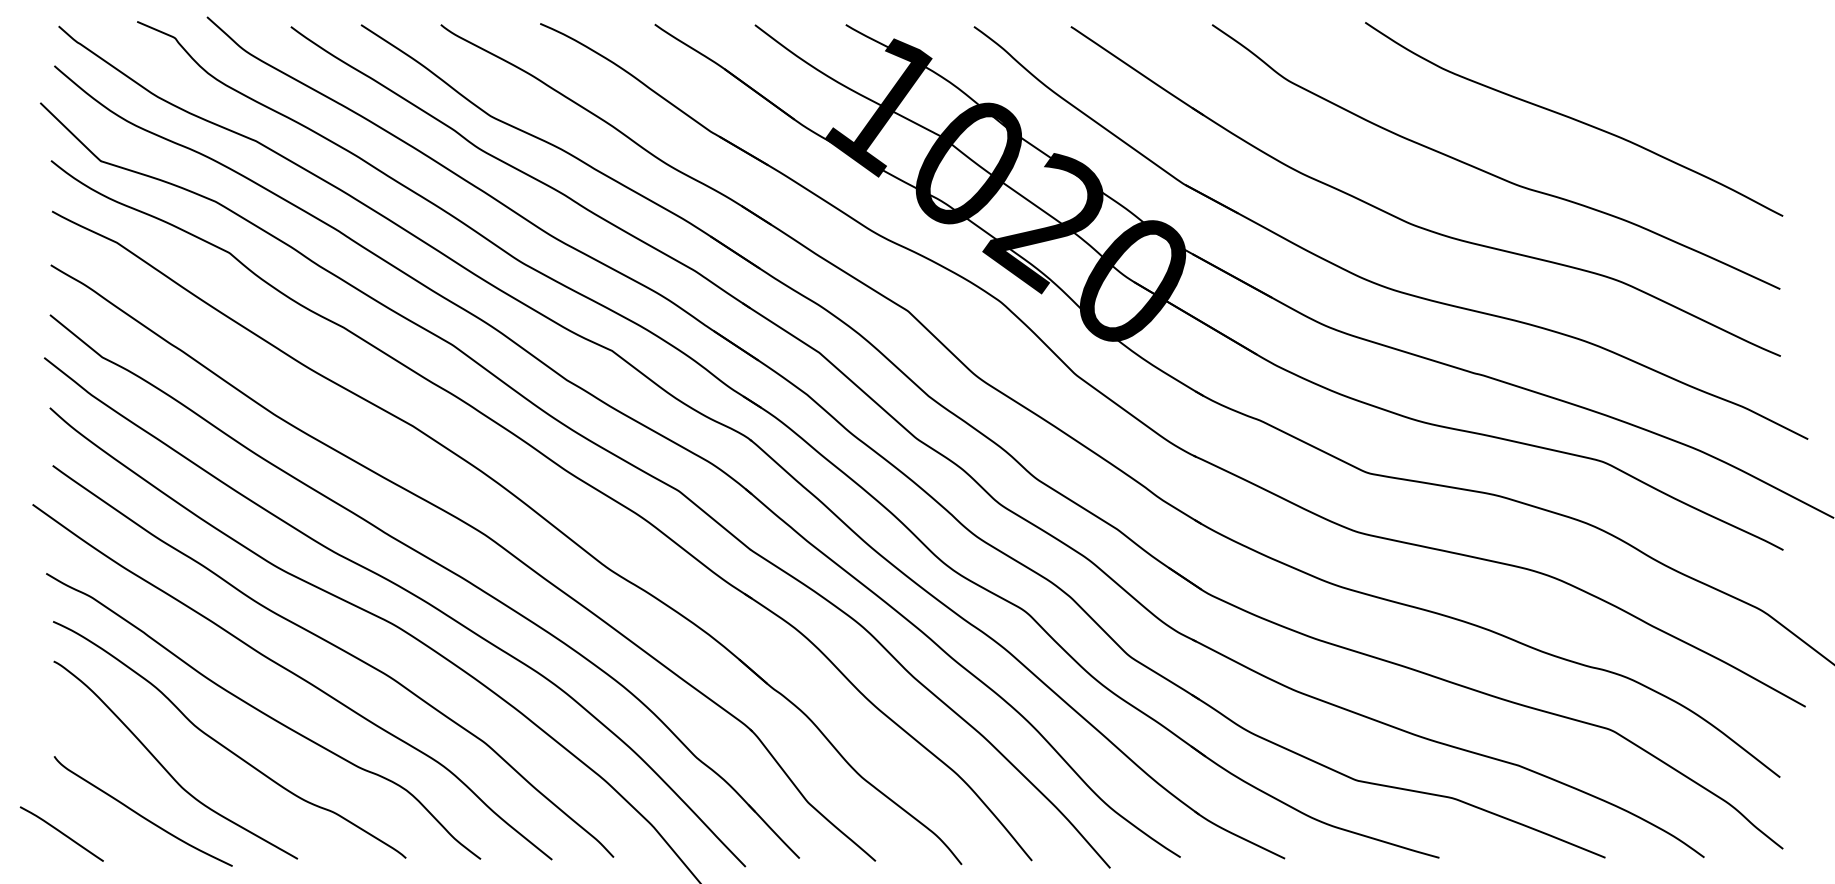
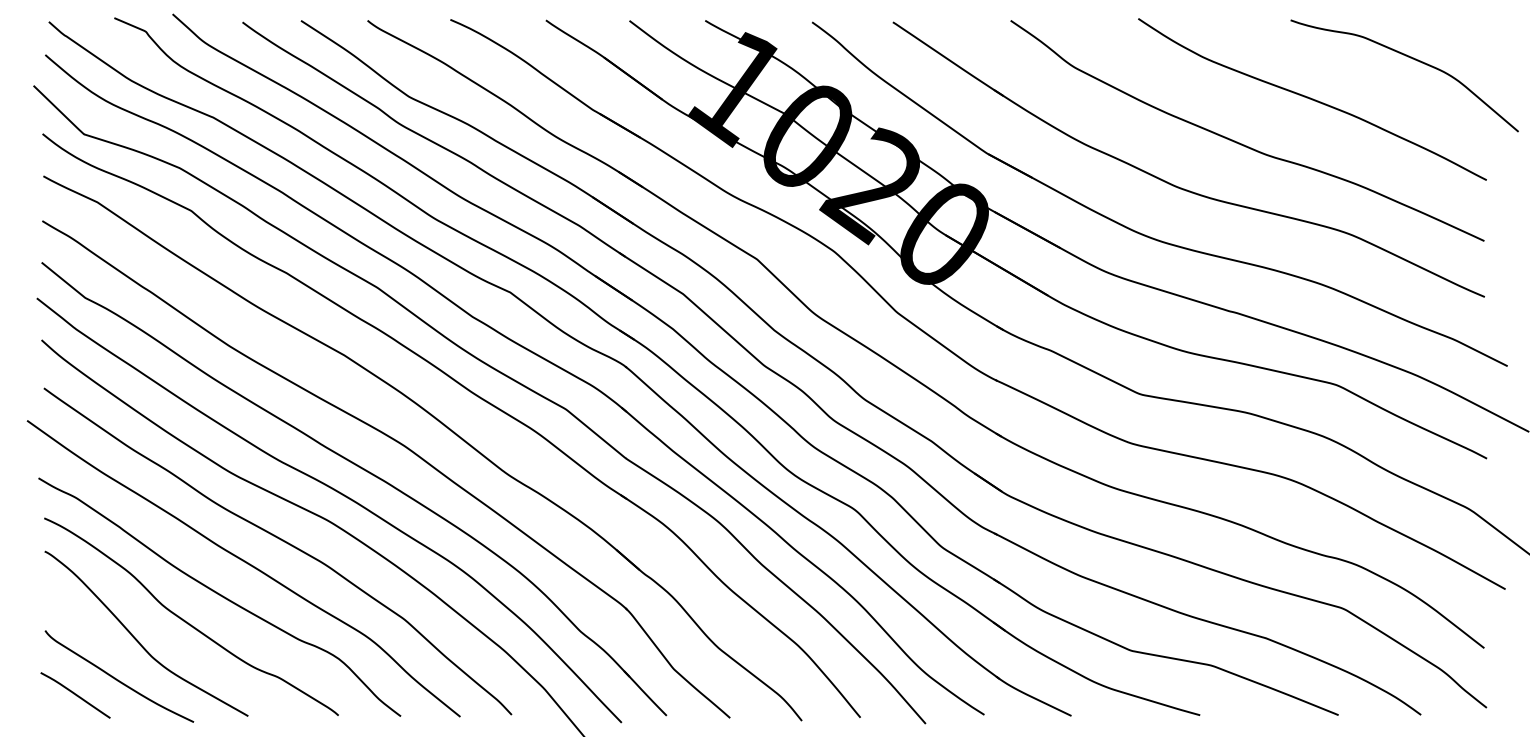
curve: (1694, 71) -> (1412, 59), added
curve: (61, 834) -> (75, 695), moved

